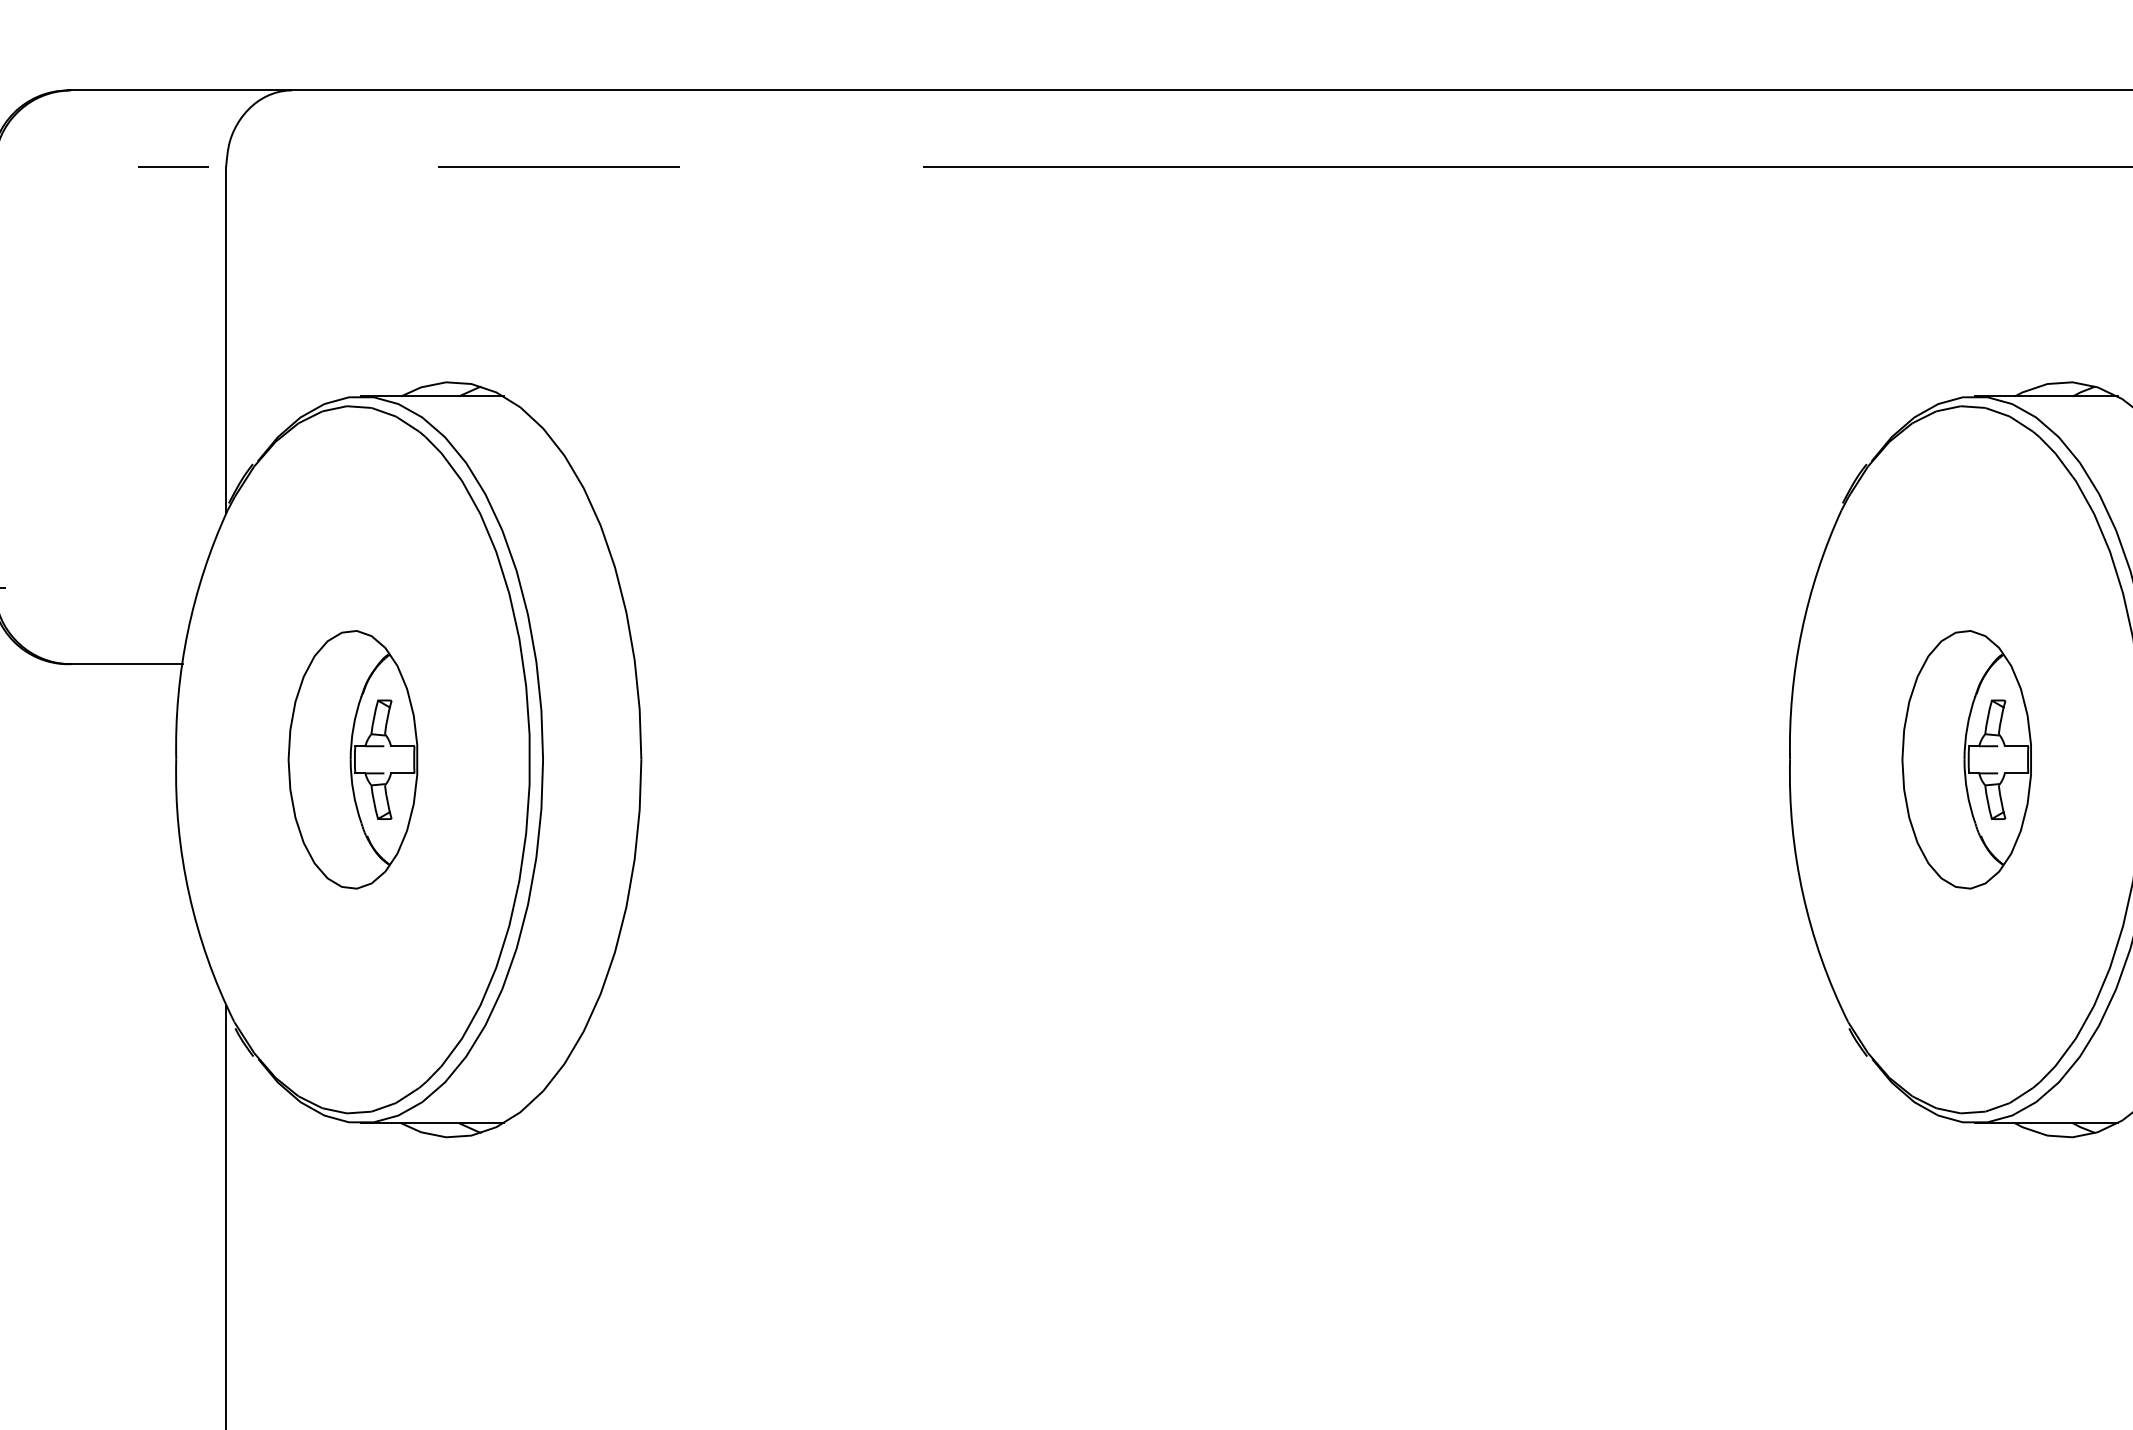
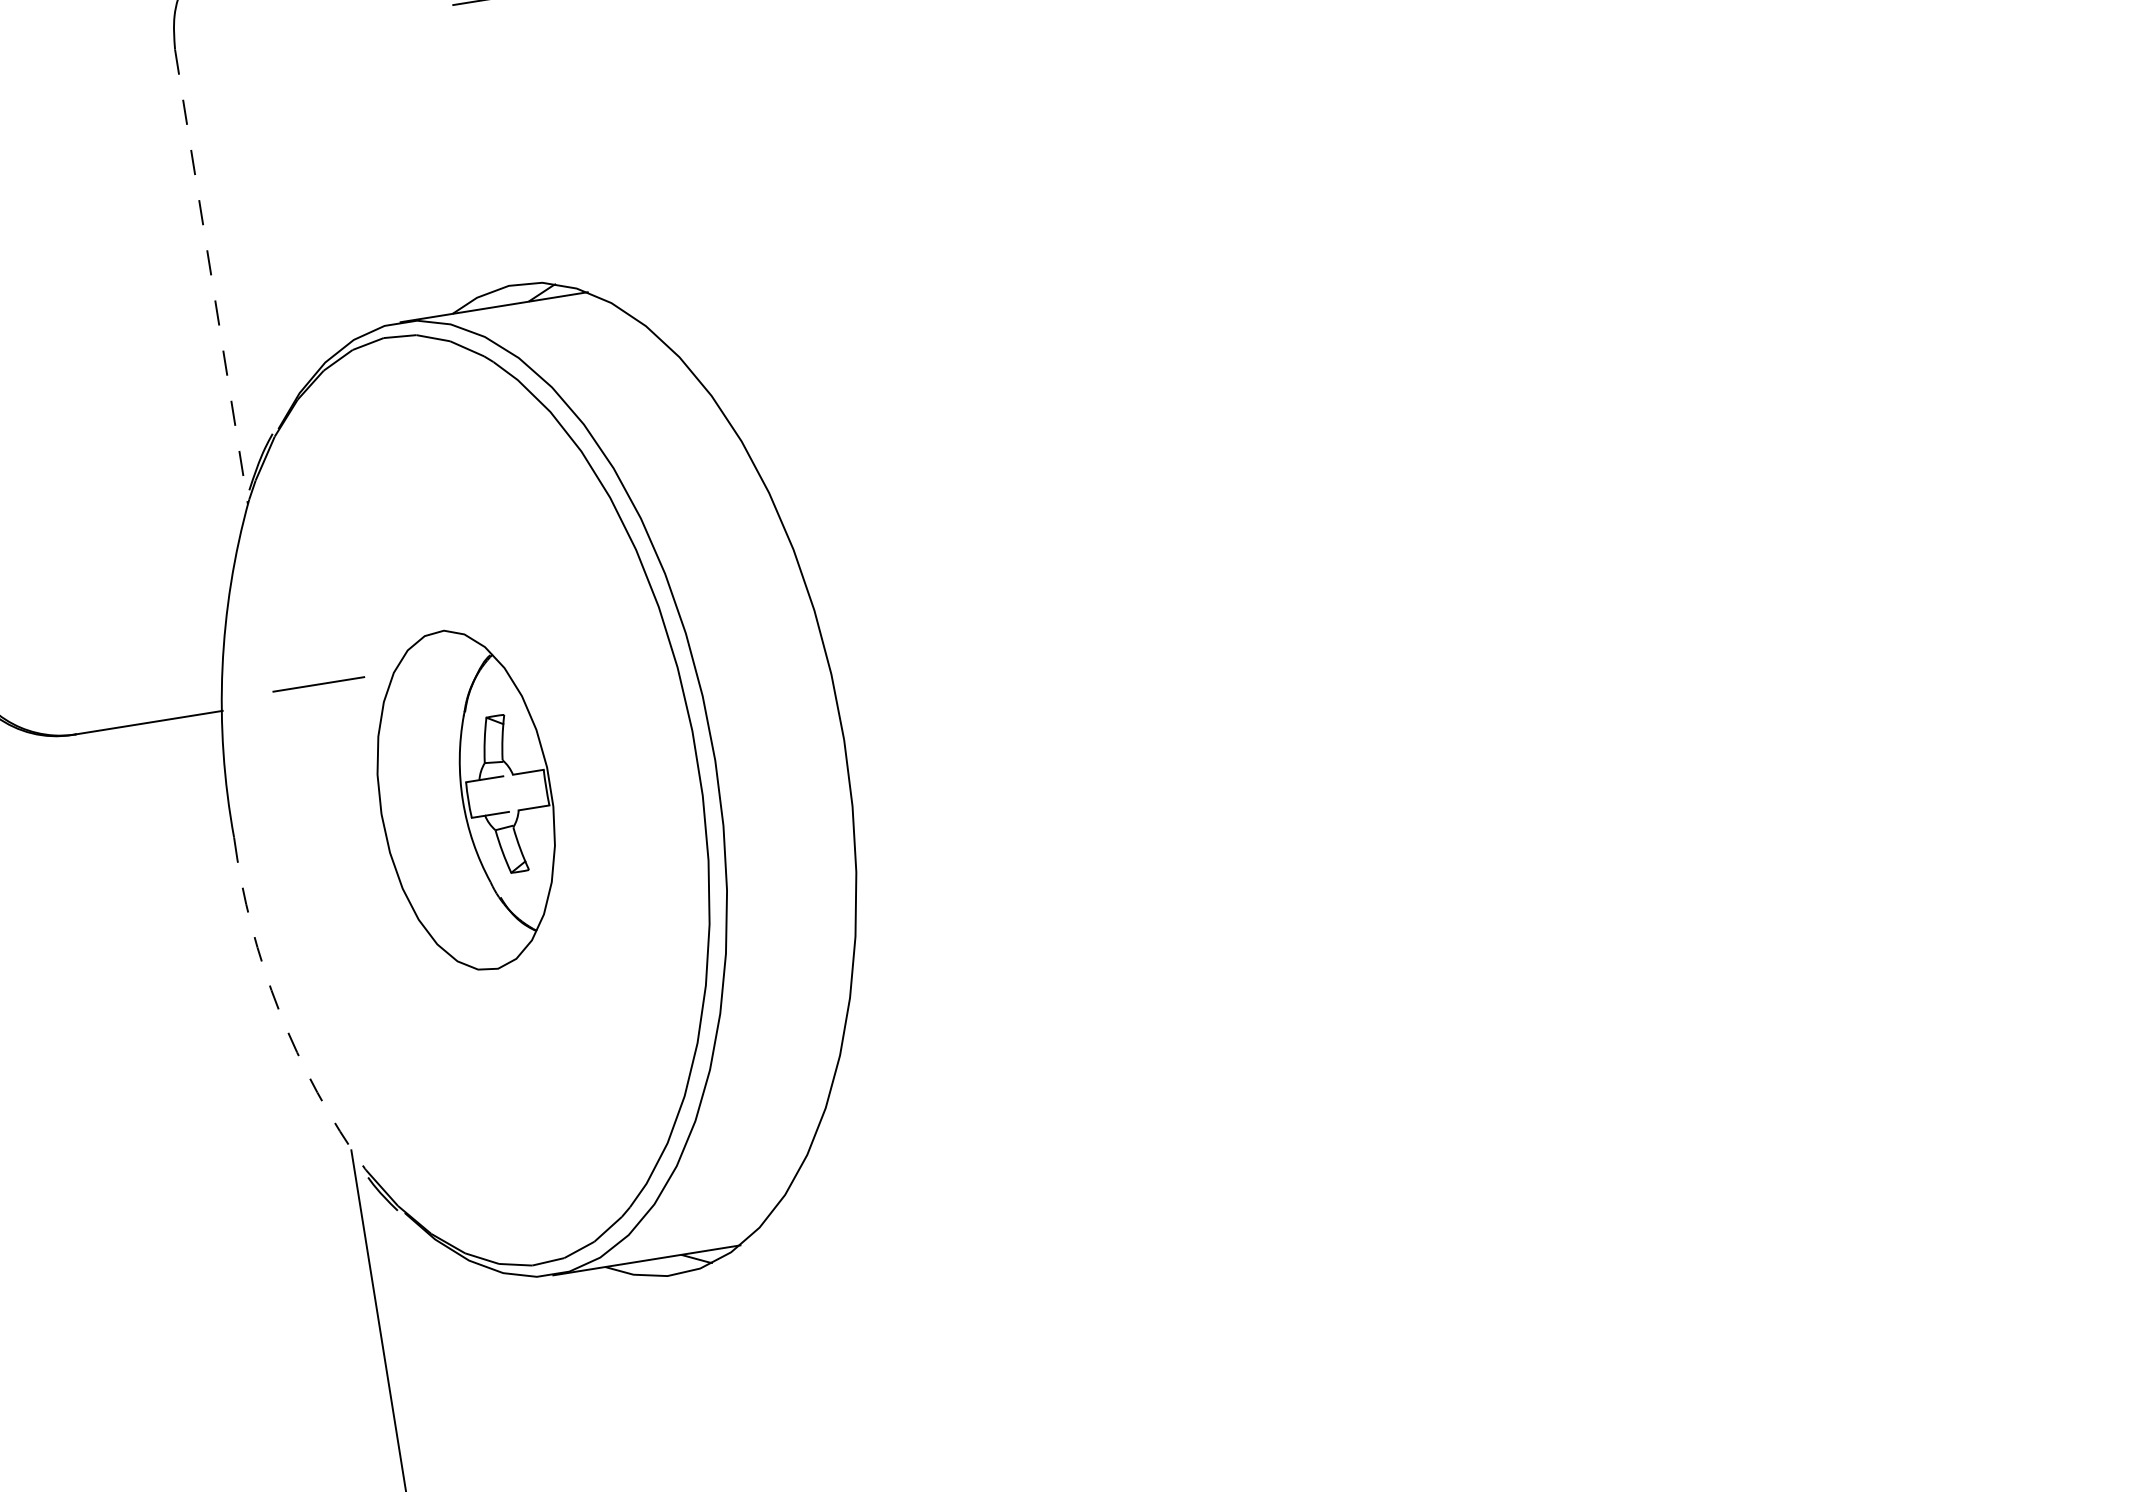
line: (173, 166) -> (318, 683), moved
line: (226, 340) -> (211, 277), solid -> dashed
arc: (189, 894) -> (279, 1011), solid -> dashed

